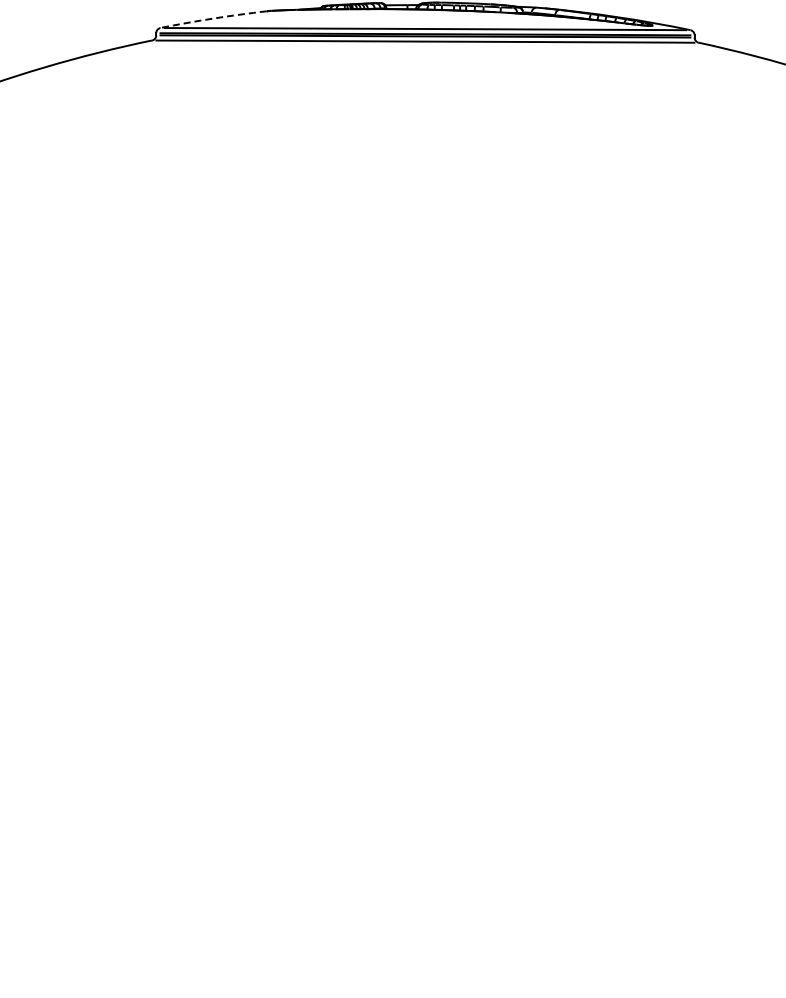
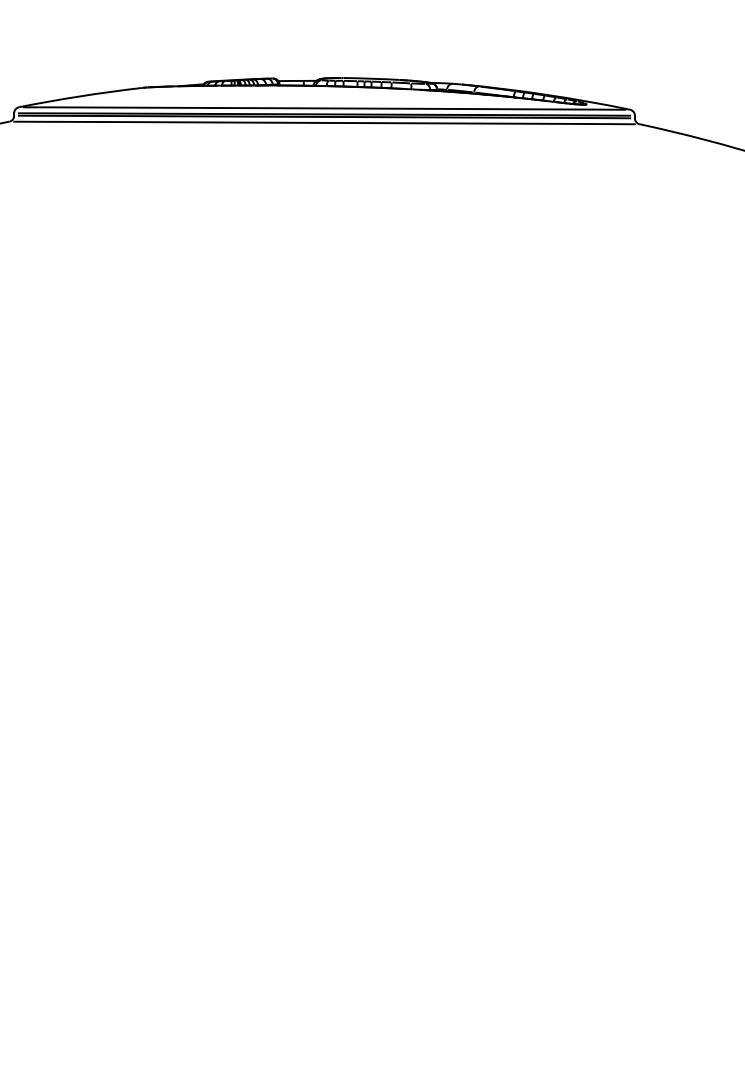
arc: (213, 18) -> (80, 96), dashed -> solid

